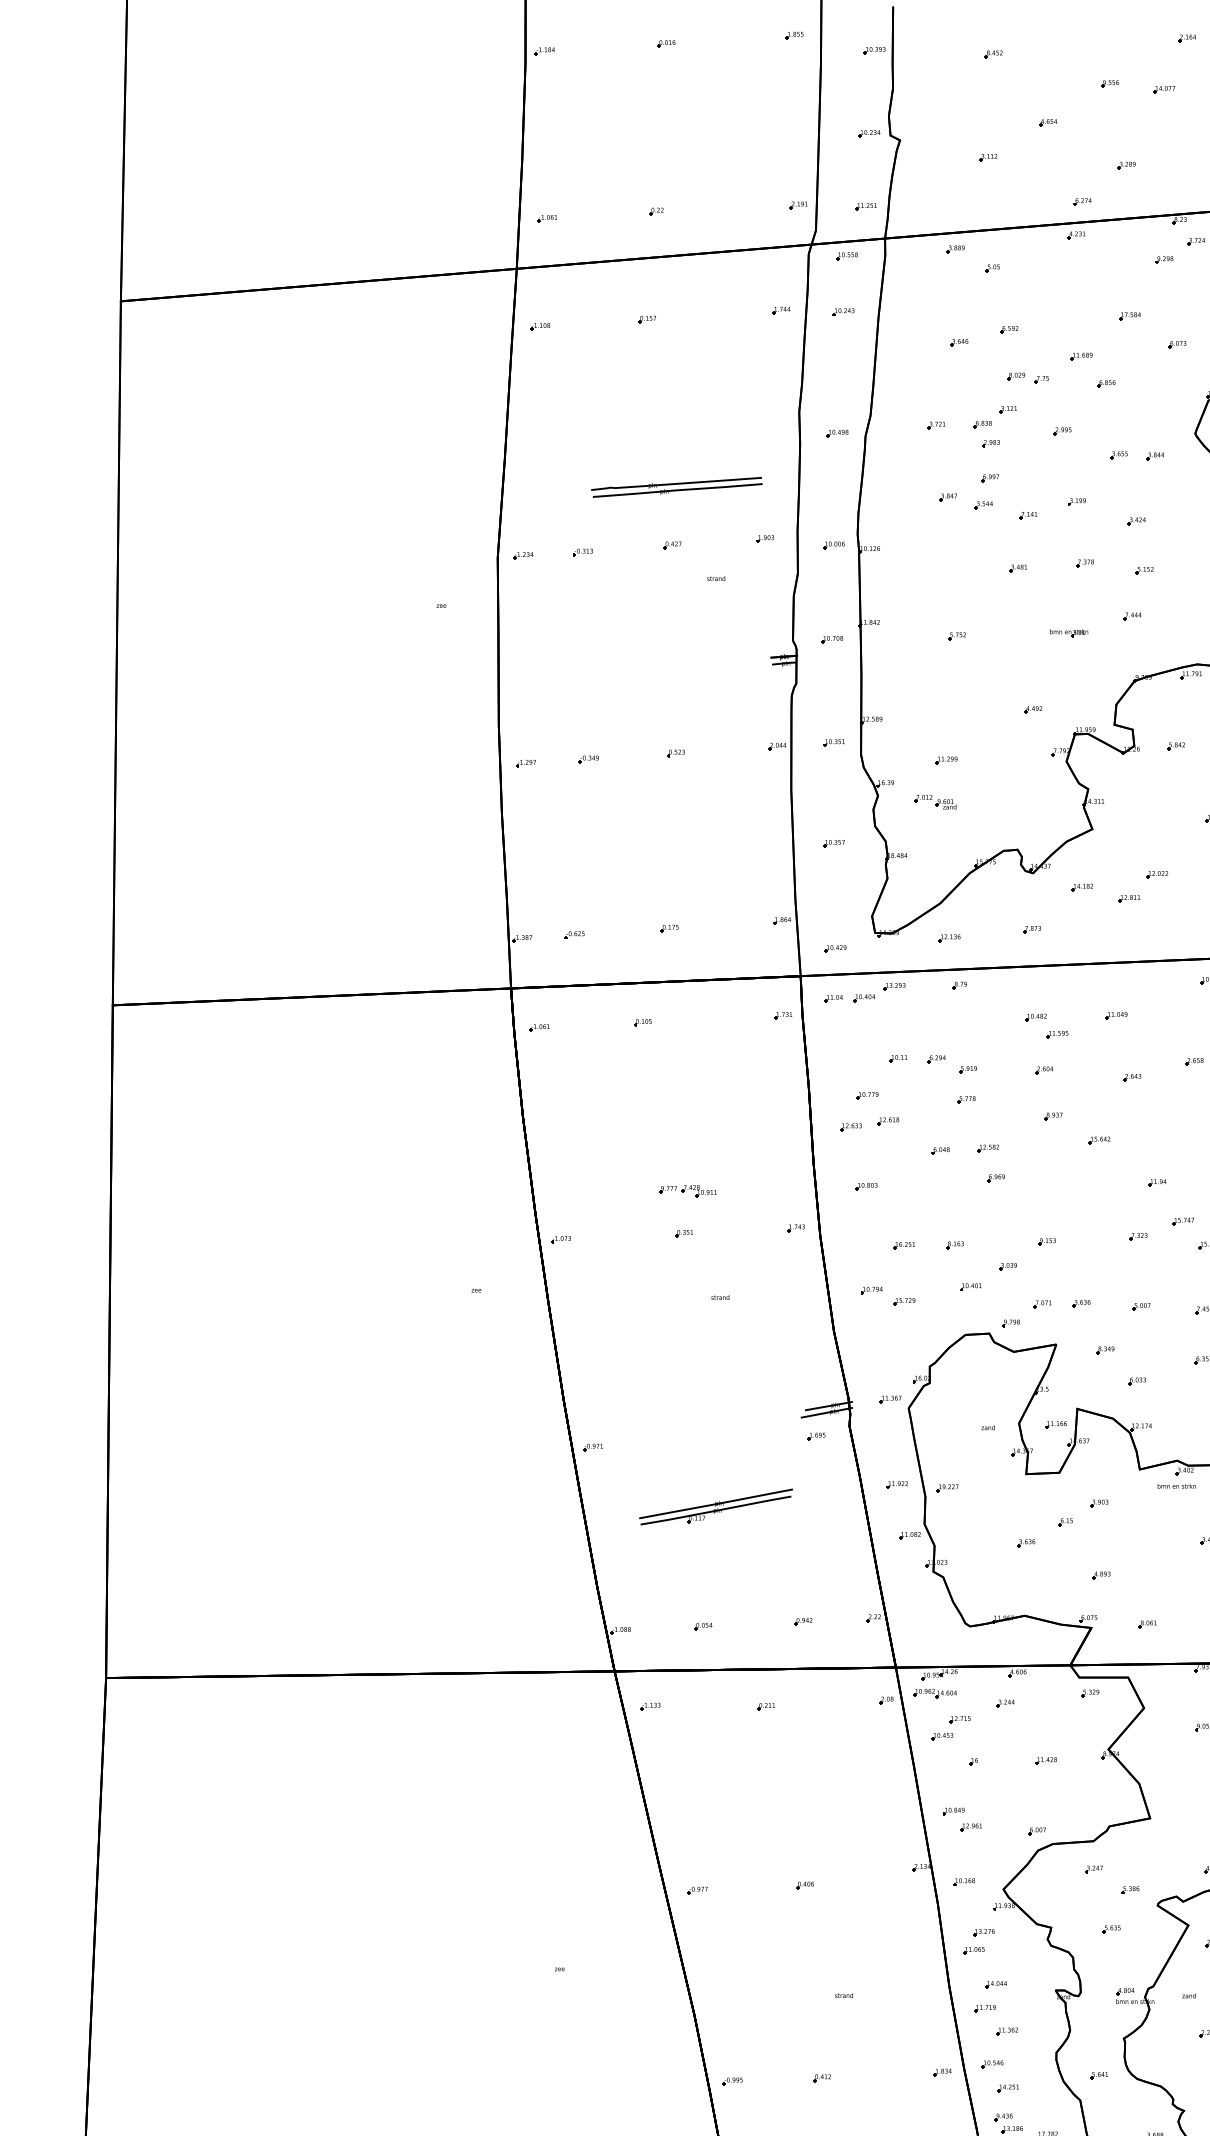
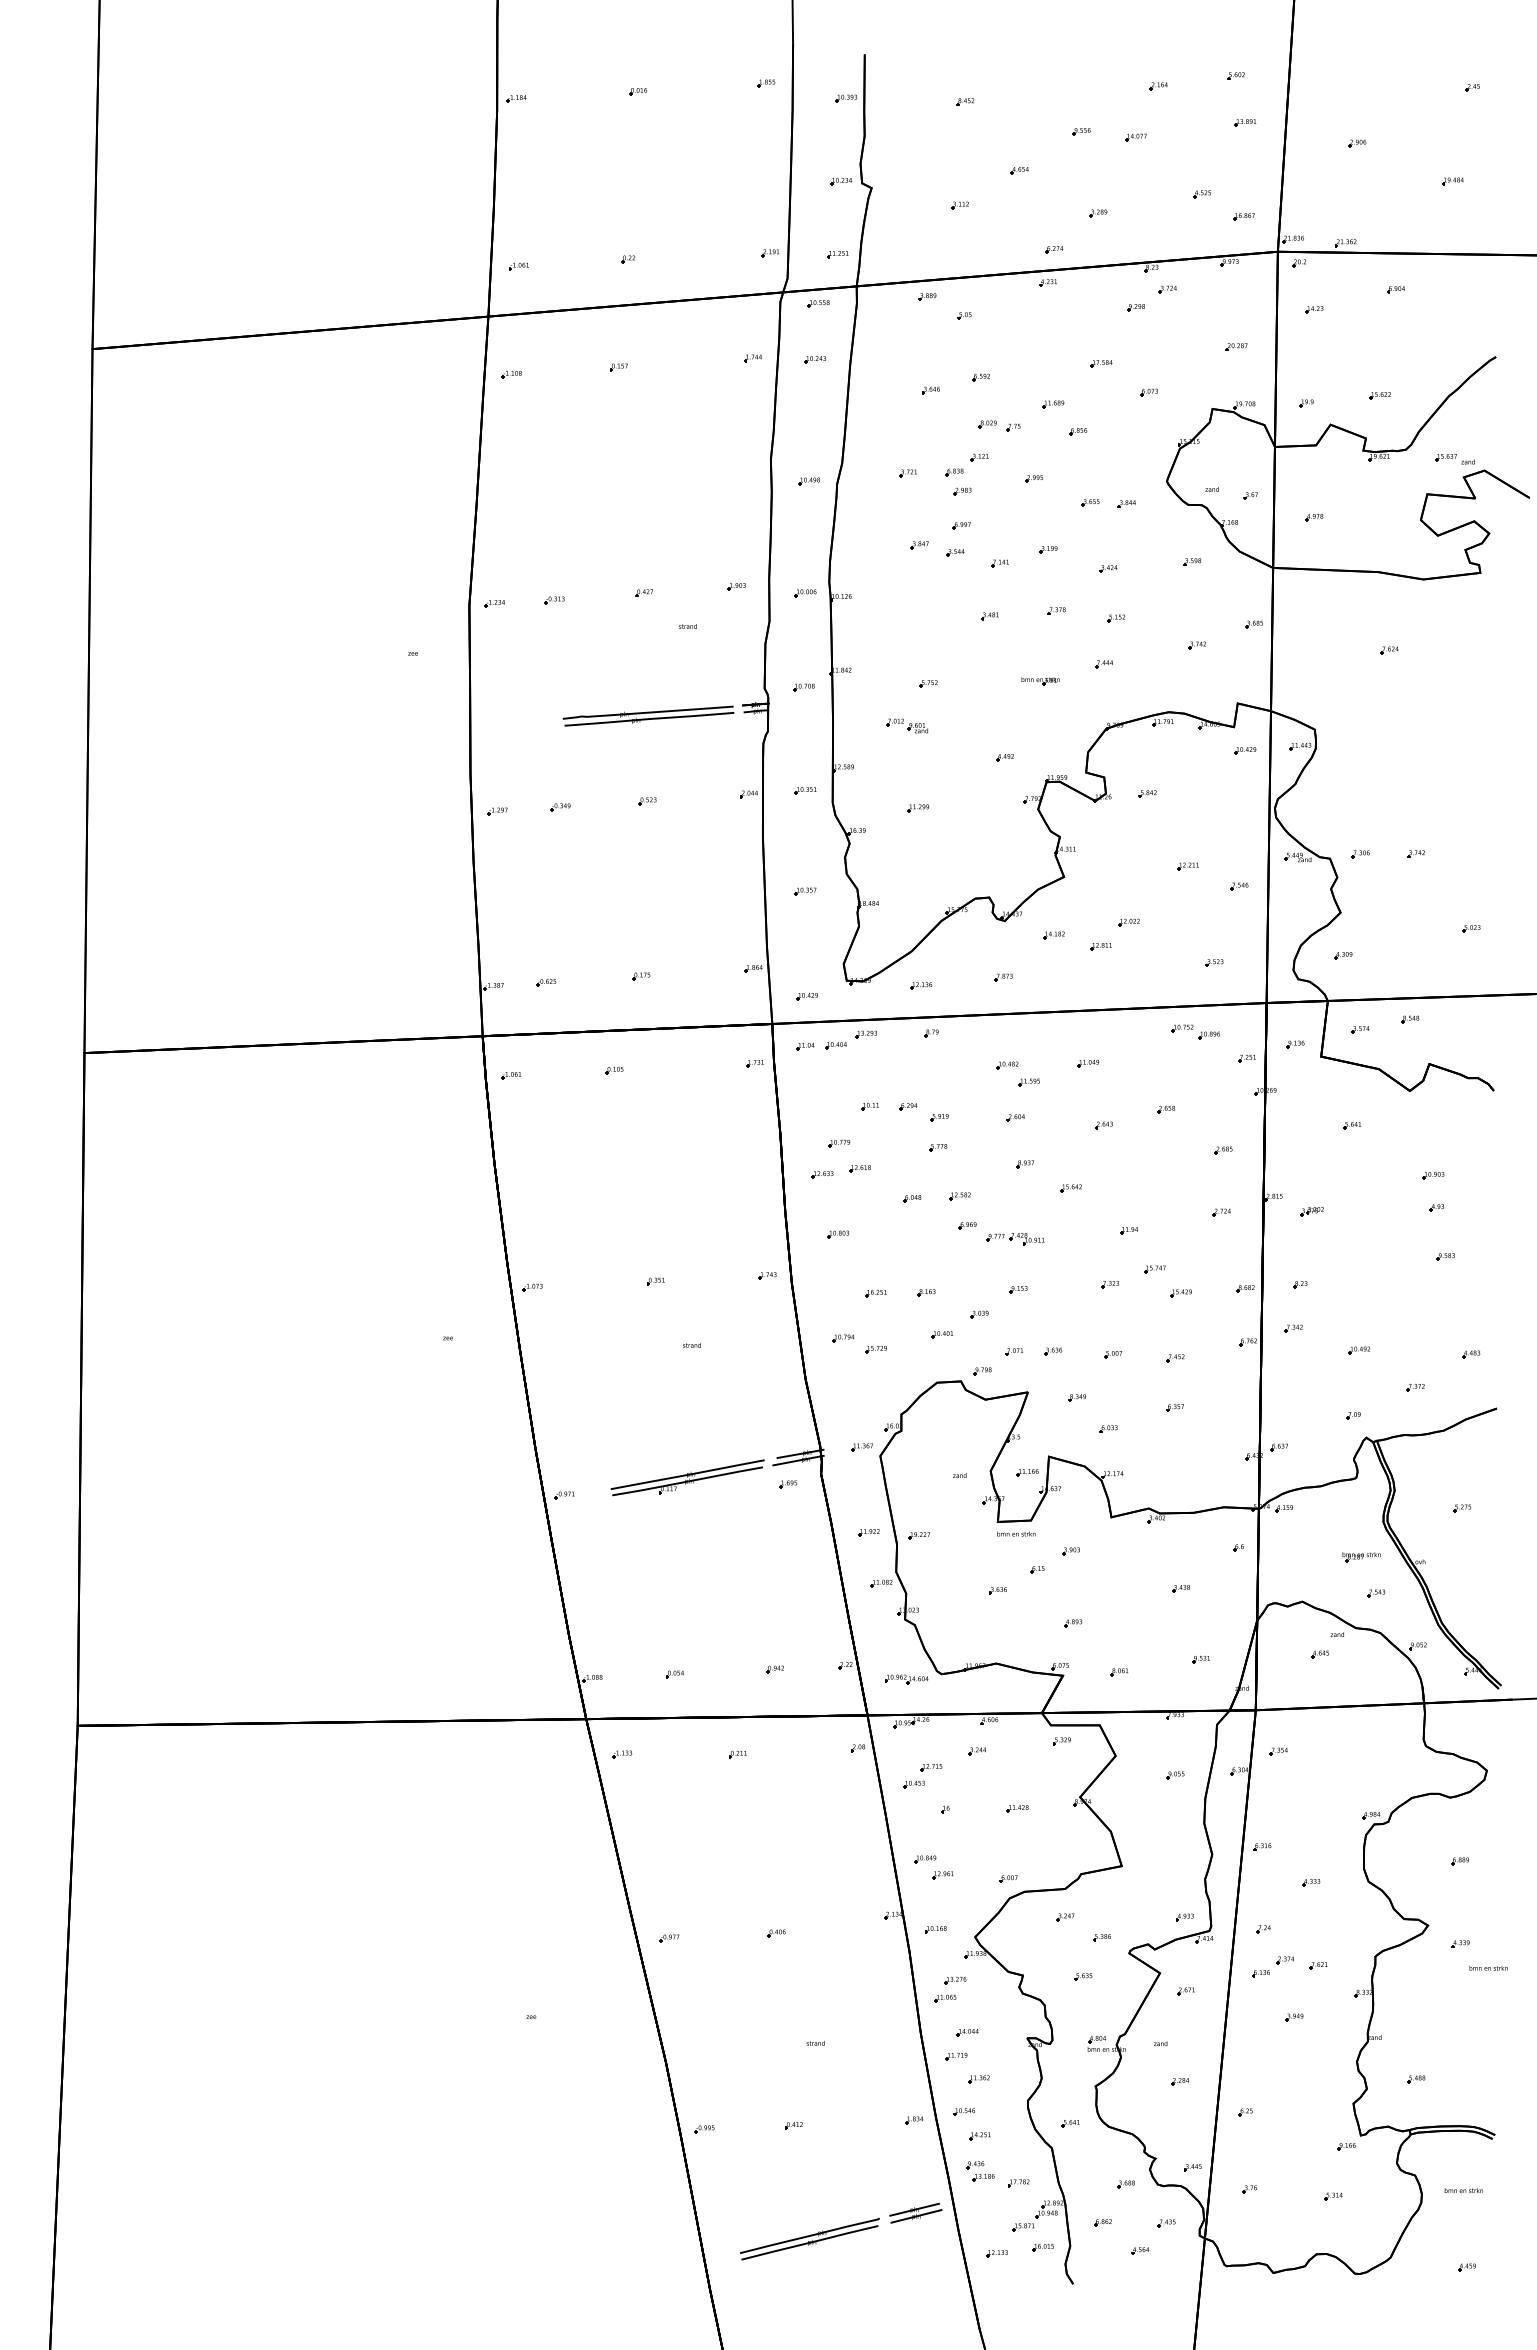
part: (676, 486) -> (648, 715), moved
part: (934, 801) -> (906, 725), moved
part: (687, 1191) -> (1015, 1239), moved
text: (1176, 1485) -> (1016, 1533), moved
part: (715, 1506) -> (687, 1477), moved
part: (934, 1693) -> (906, 1679), moved

